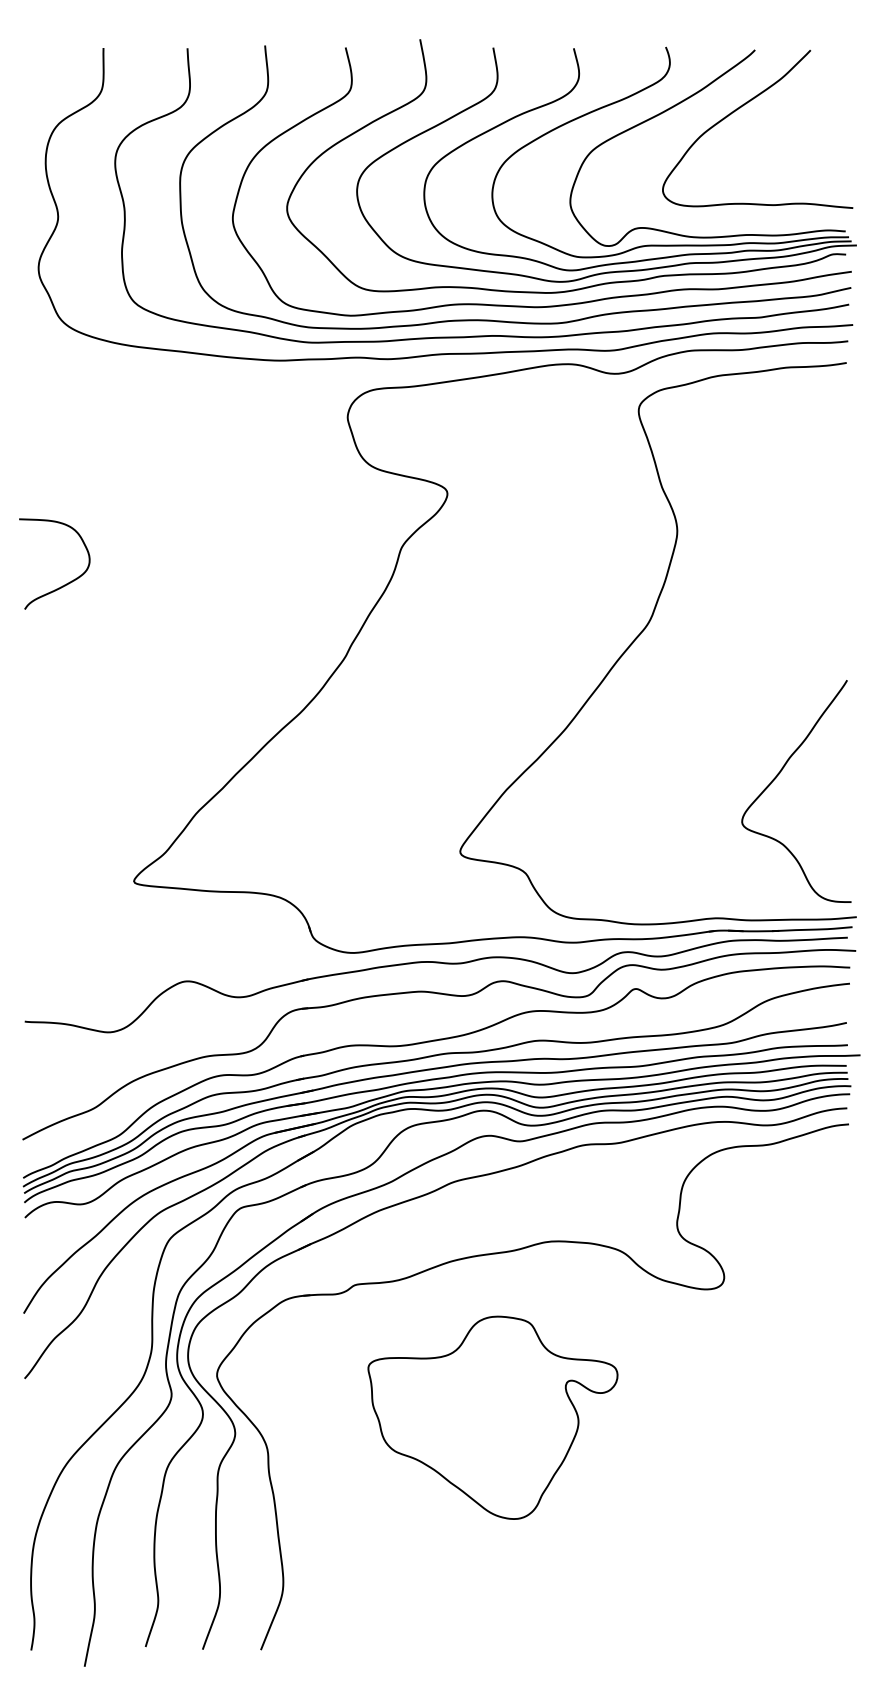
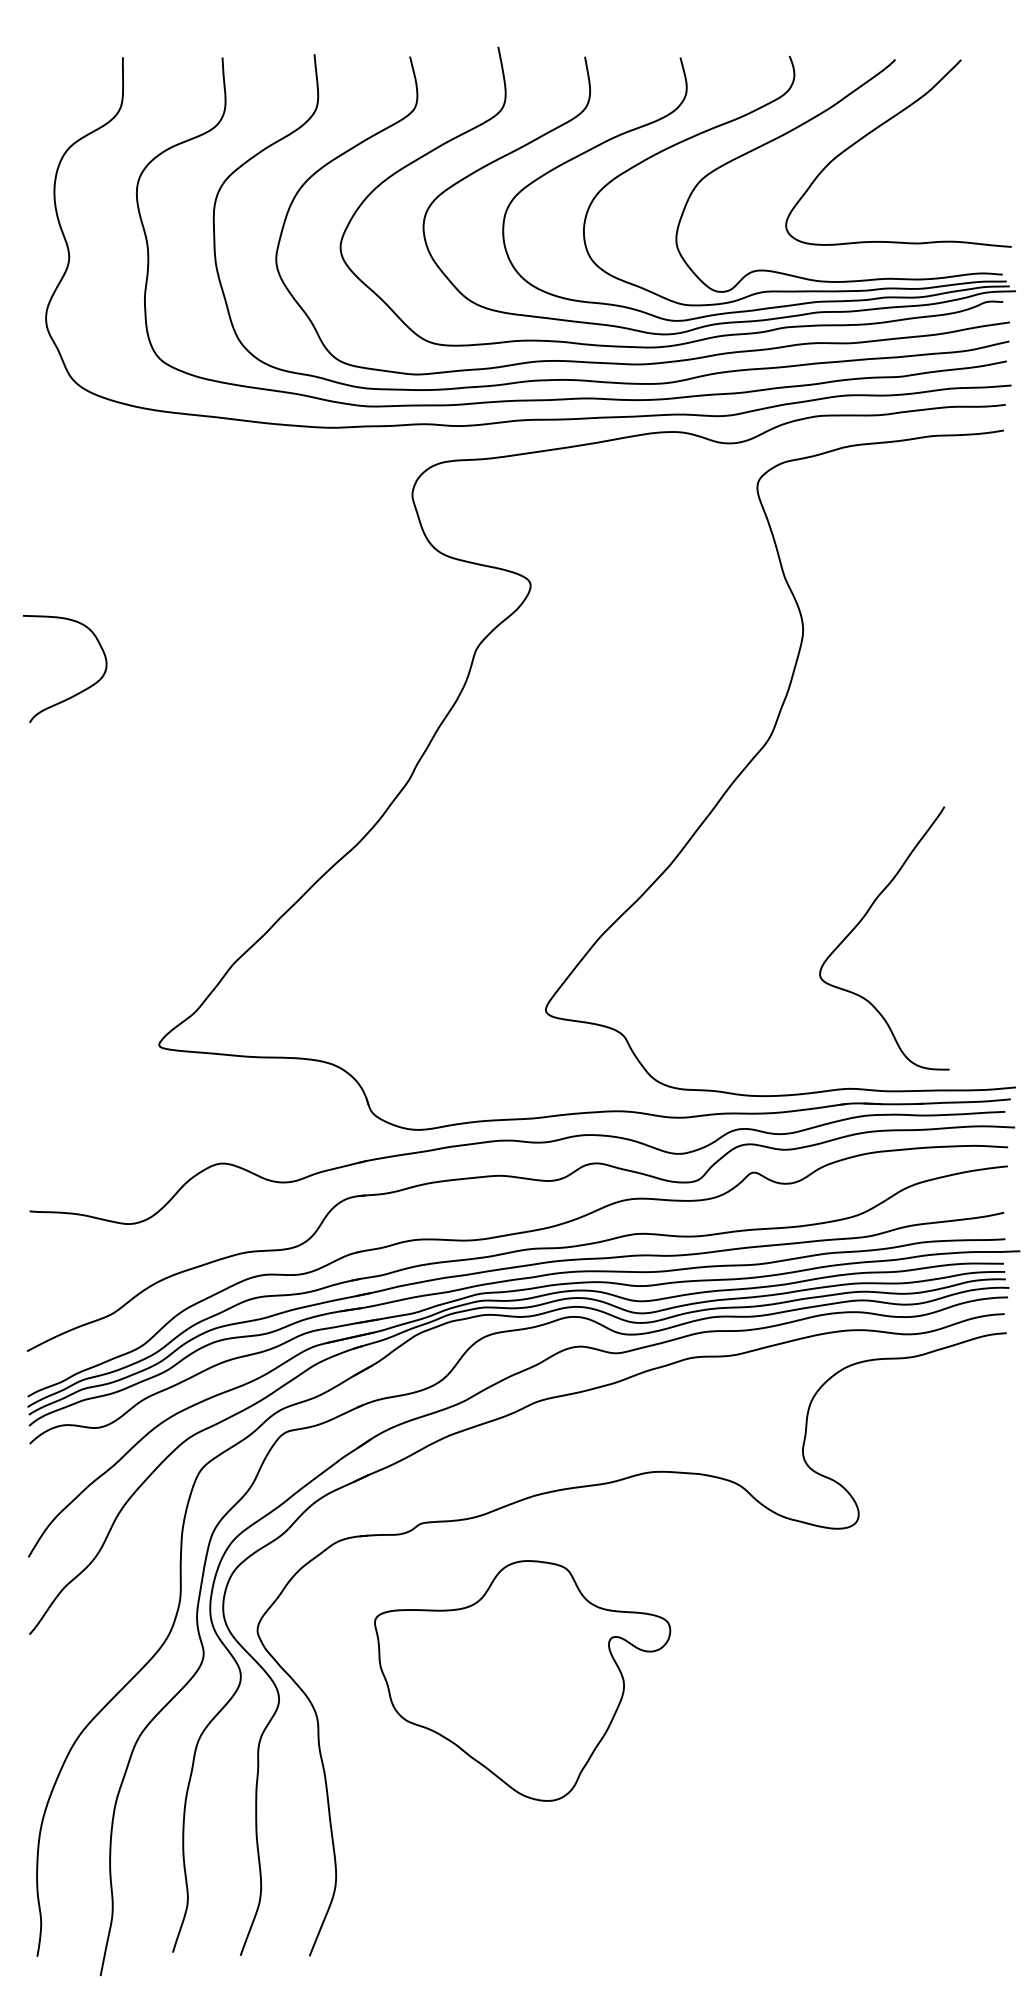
curve: (778, 776) -> (862, 920), moved
part: (492, 1417) -> (522, 1680), moved

